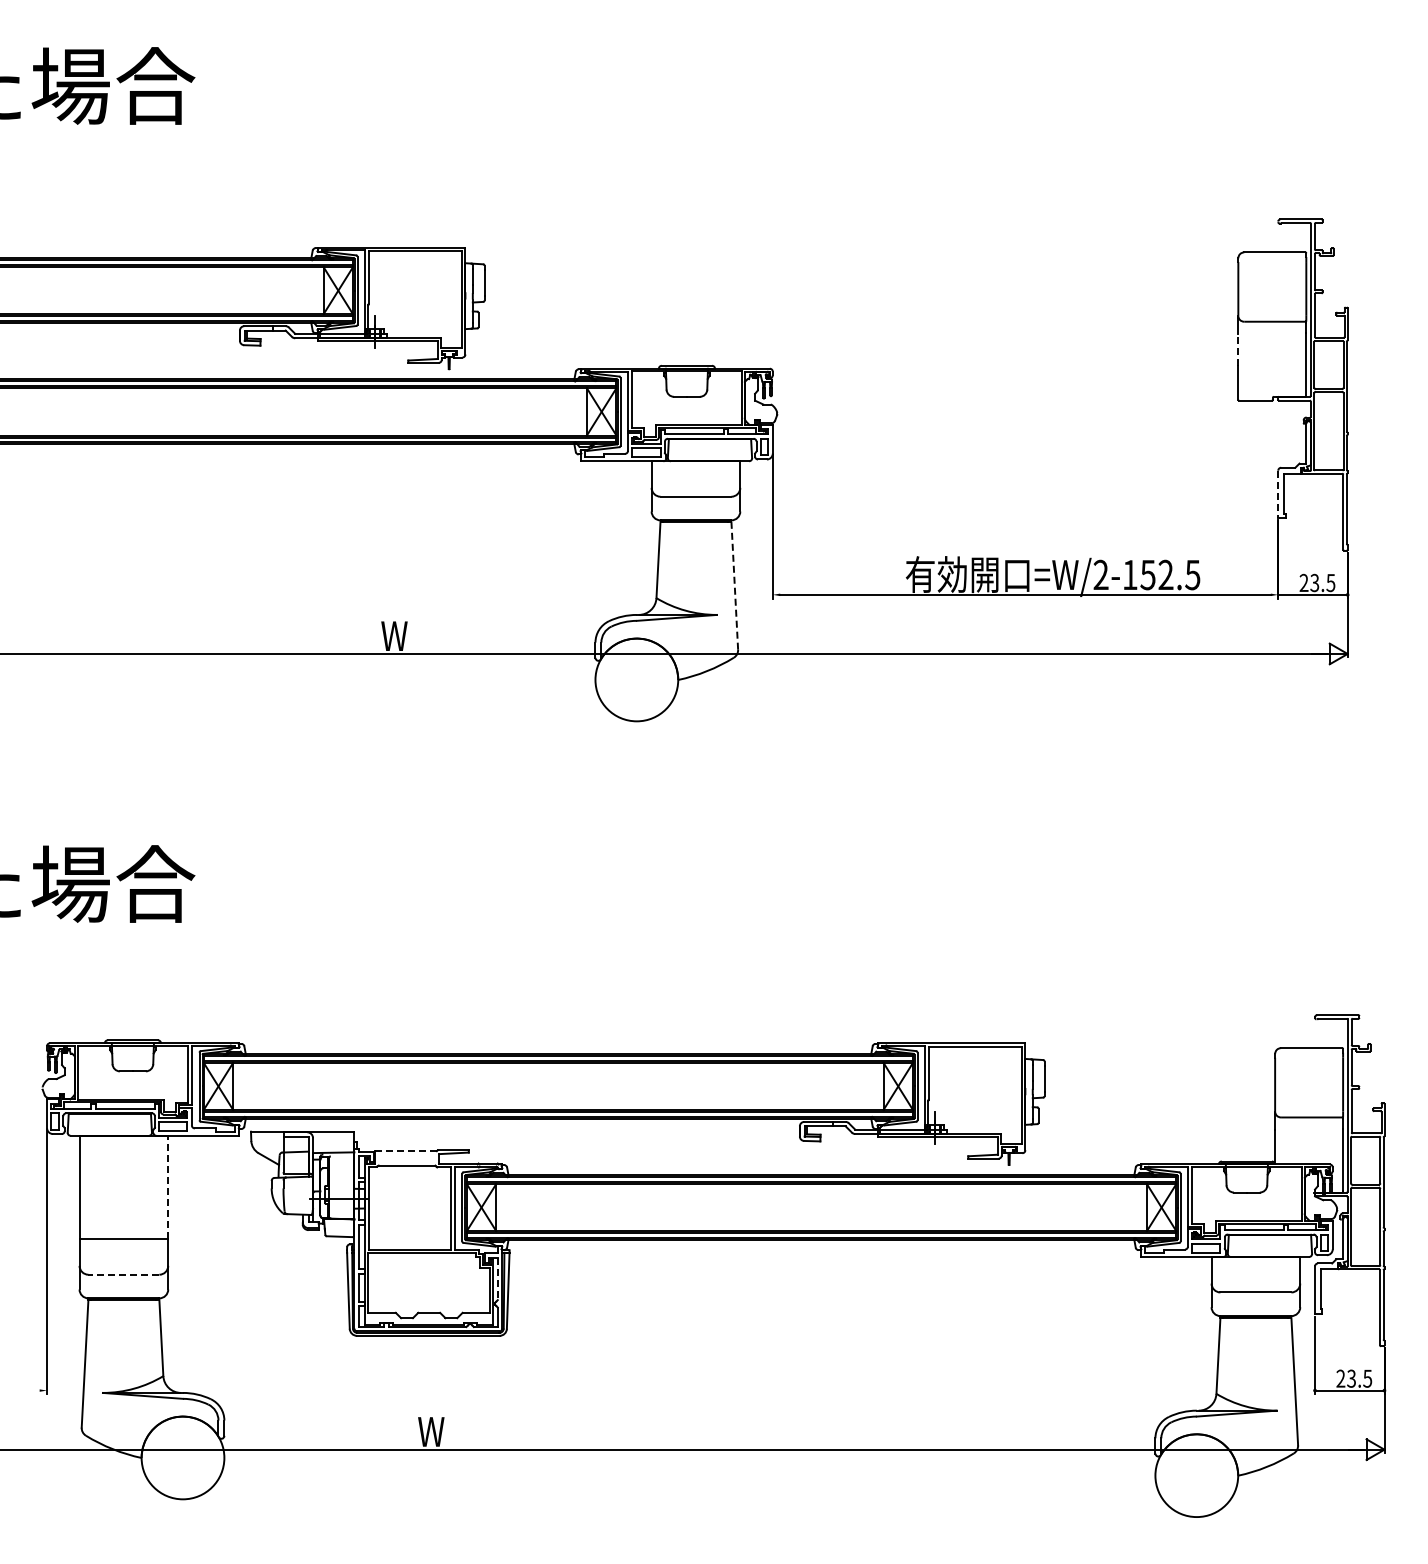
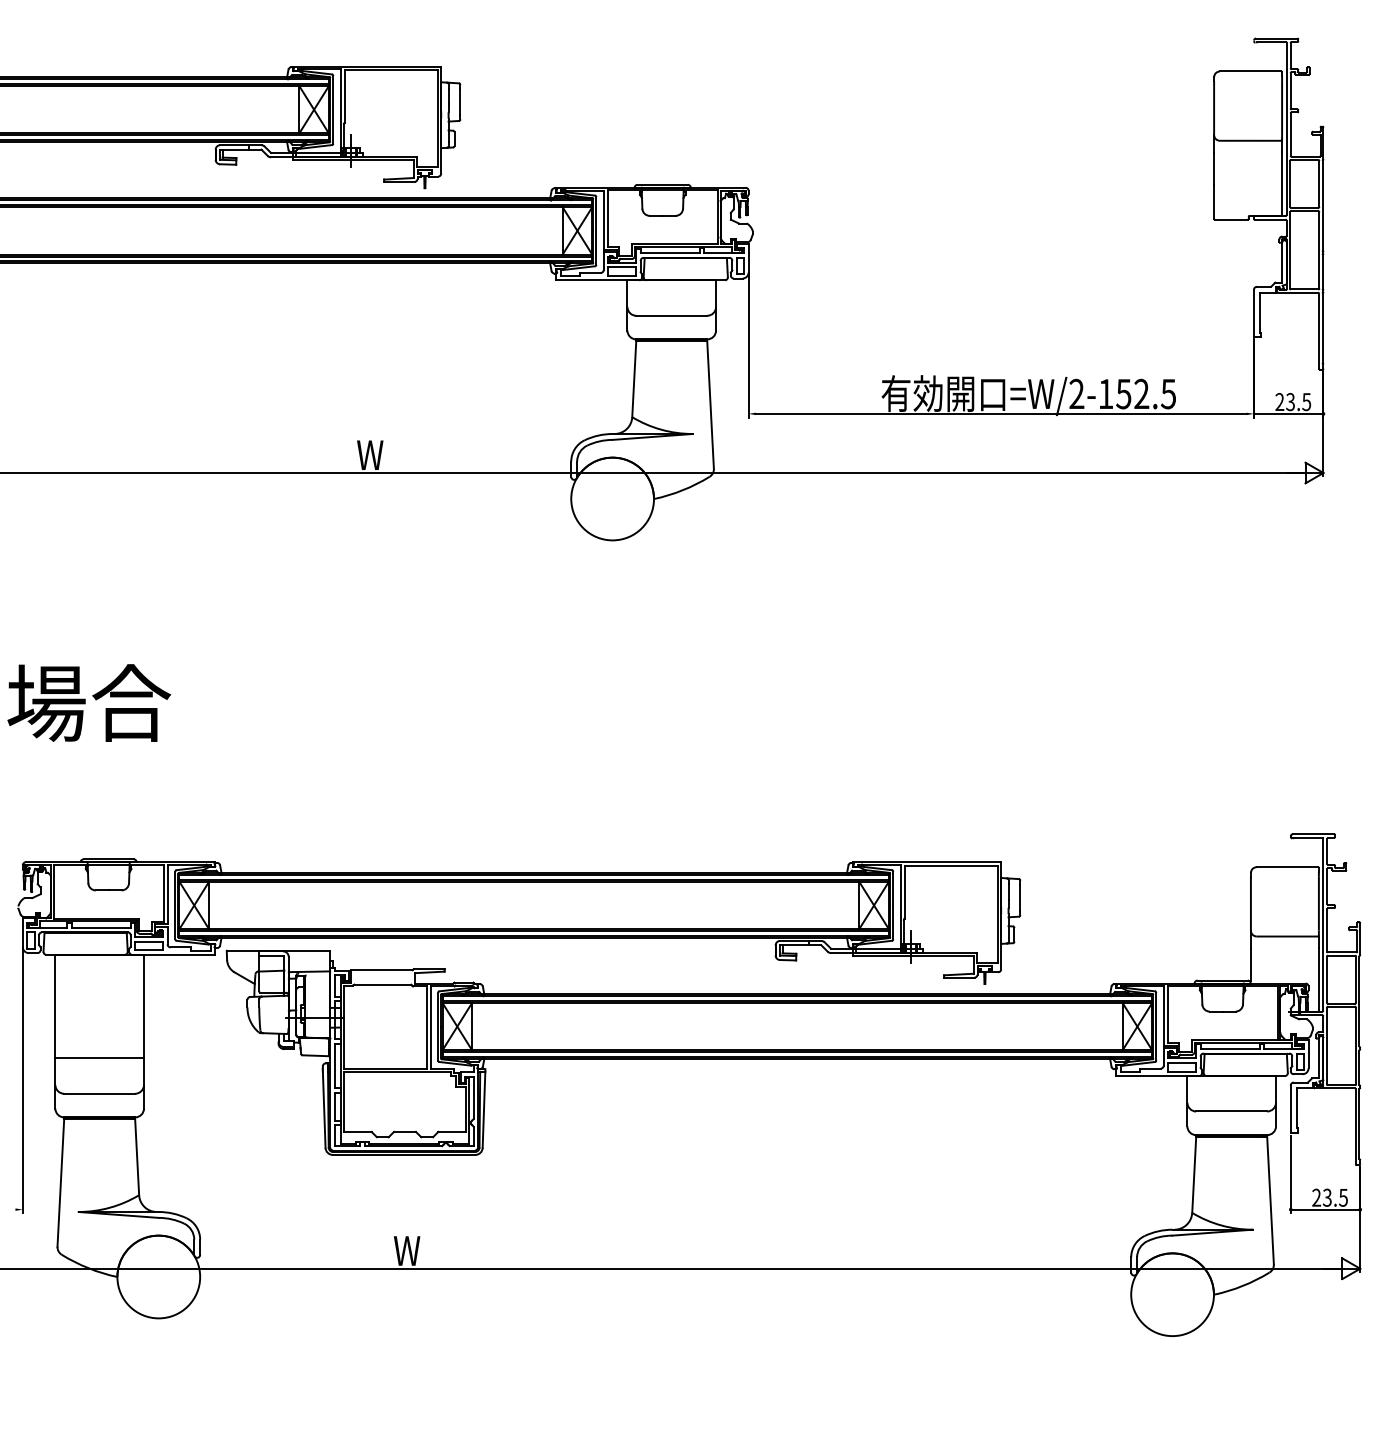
line: (1238, 349) -> (1214, 168), dashed -> solid
line: (1278, 494) -> (1254, 313), dashed -> solid
line: (734, 586) -> (710, 405), dashed -> solid
line: (406, 1151) -> (382, 970), dashed -> solid
line: (168, 1187) -> (144, 1006), dashed -> solid
line: (123, 1274) -> (99, 1093), dashed -> solid
line: (497, 1279) -> (473, 1098), dashed -> solid

